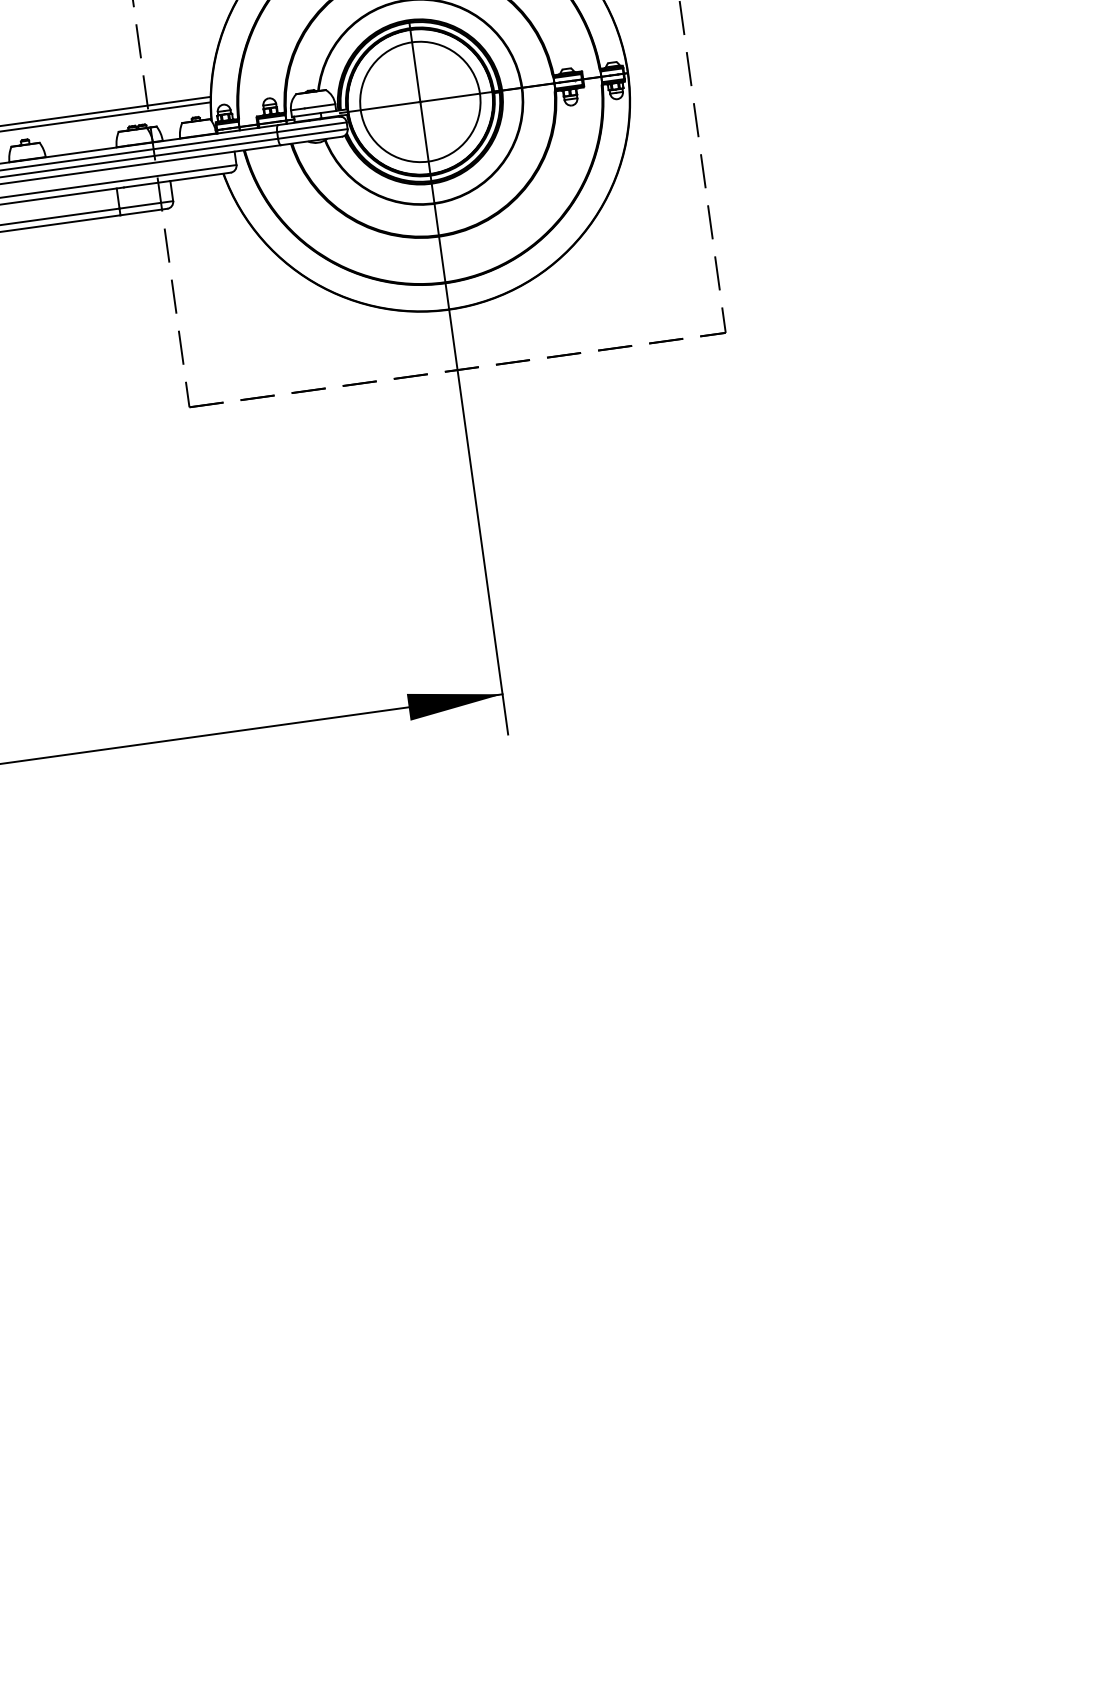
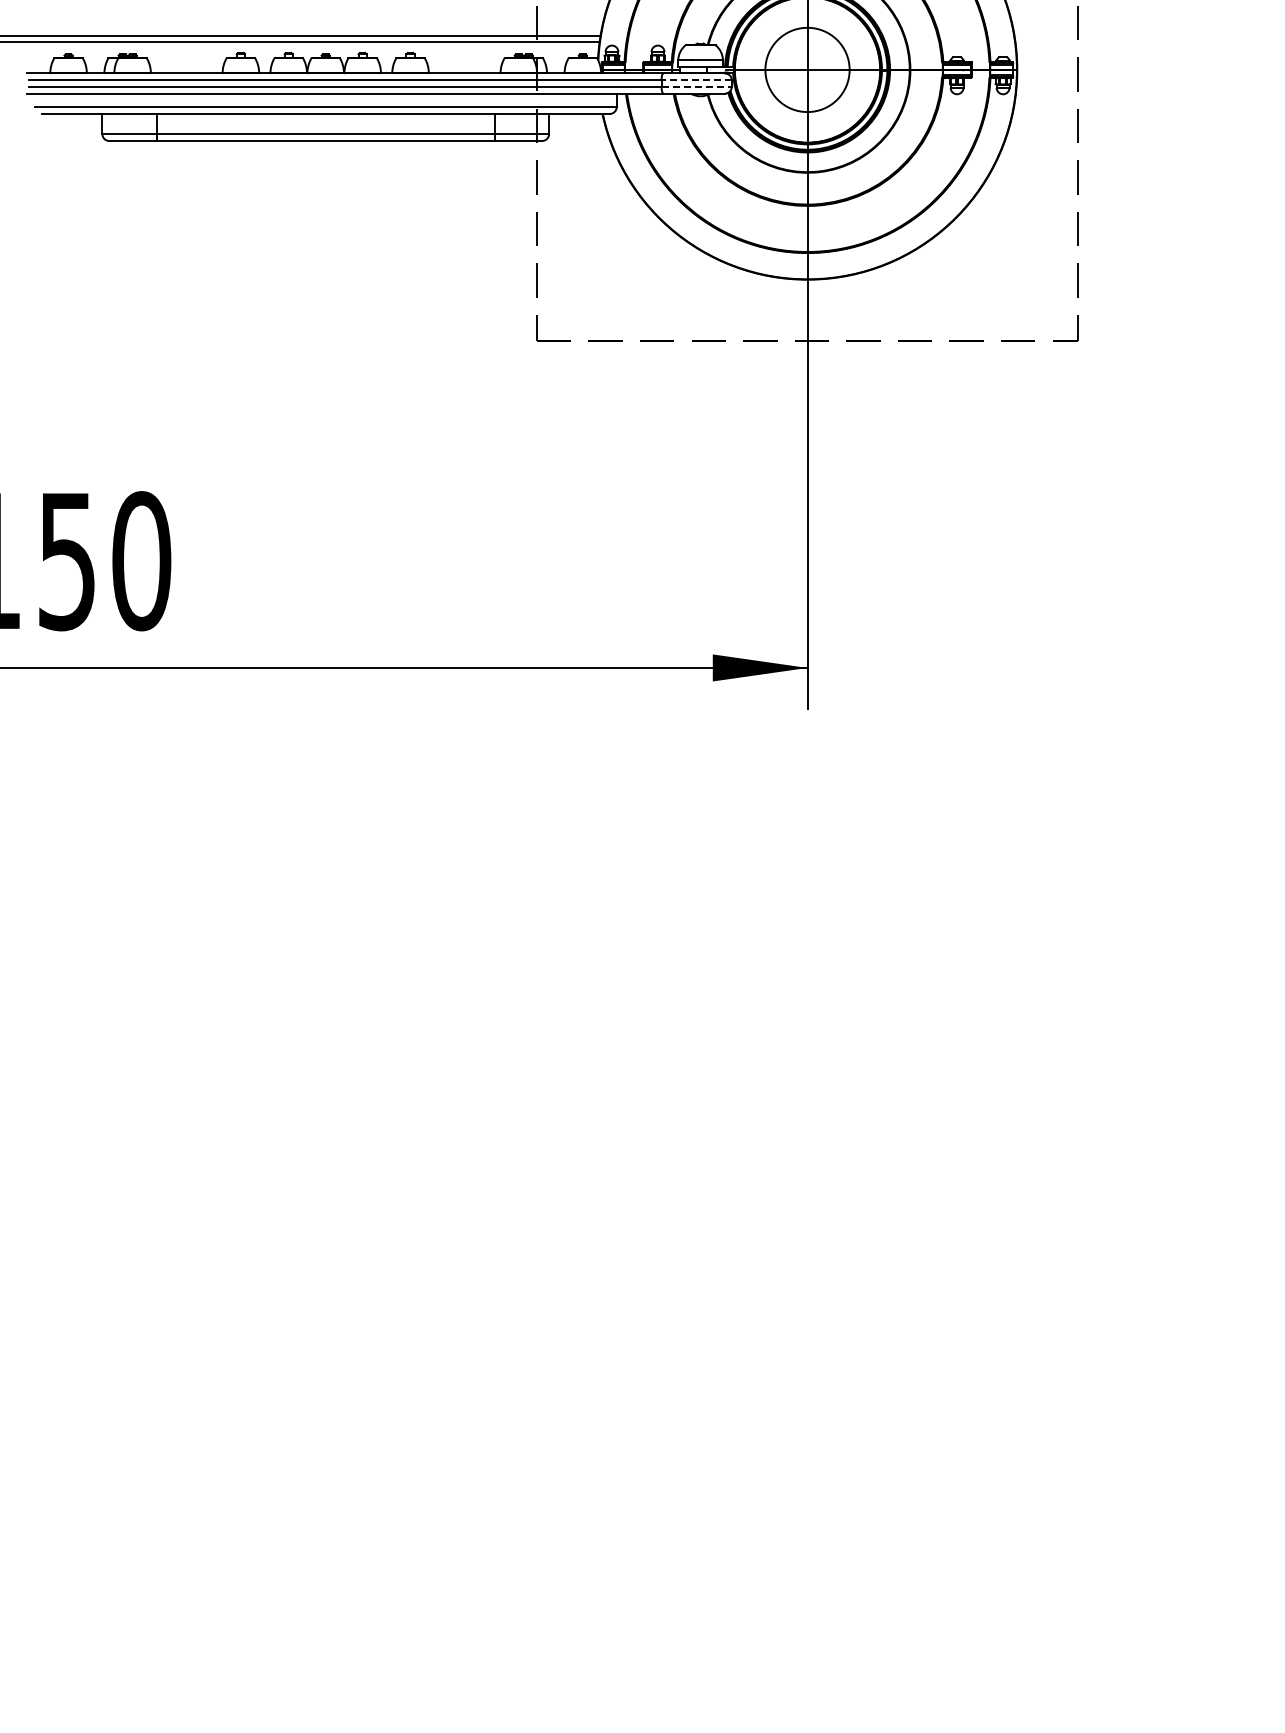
circle: (420, 101) -> (807, 69), size x0.7
line: (311, 127) -> (696, 80), solid -> dashed
line: (313, 133) -> (697, 86), solid -> dashed

